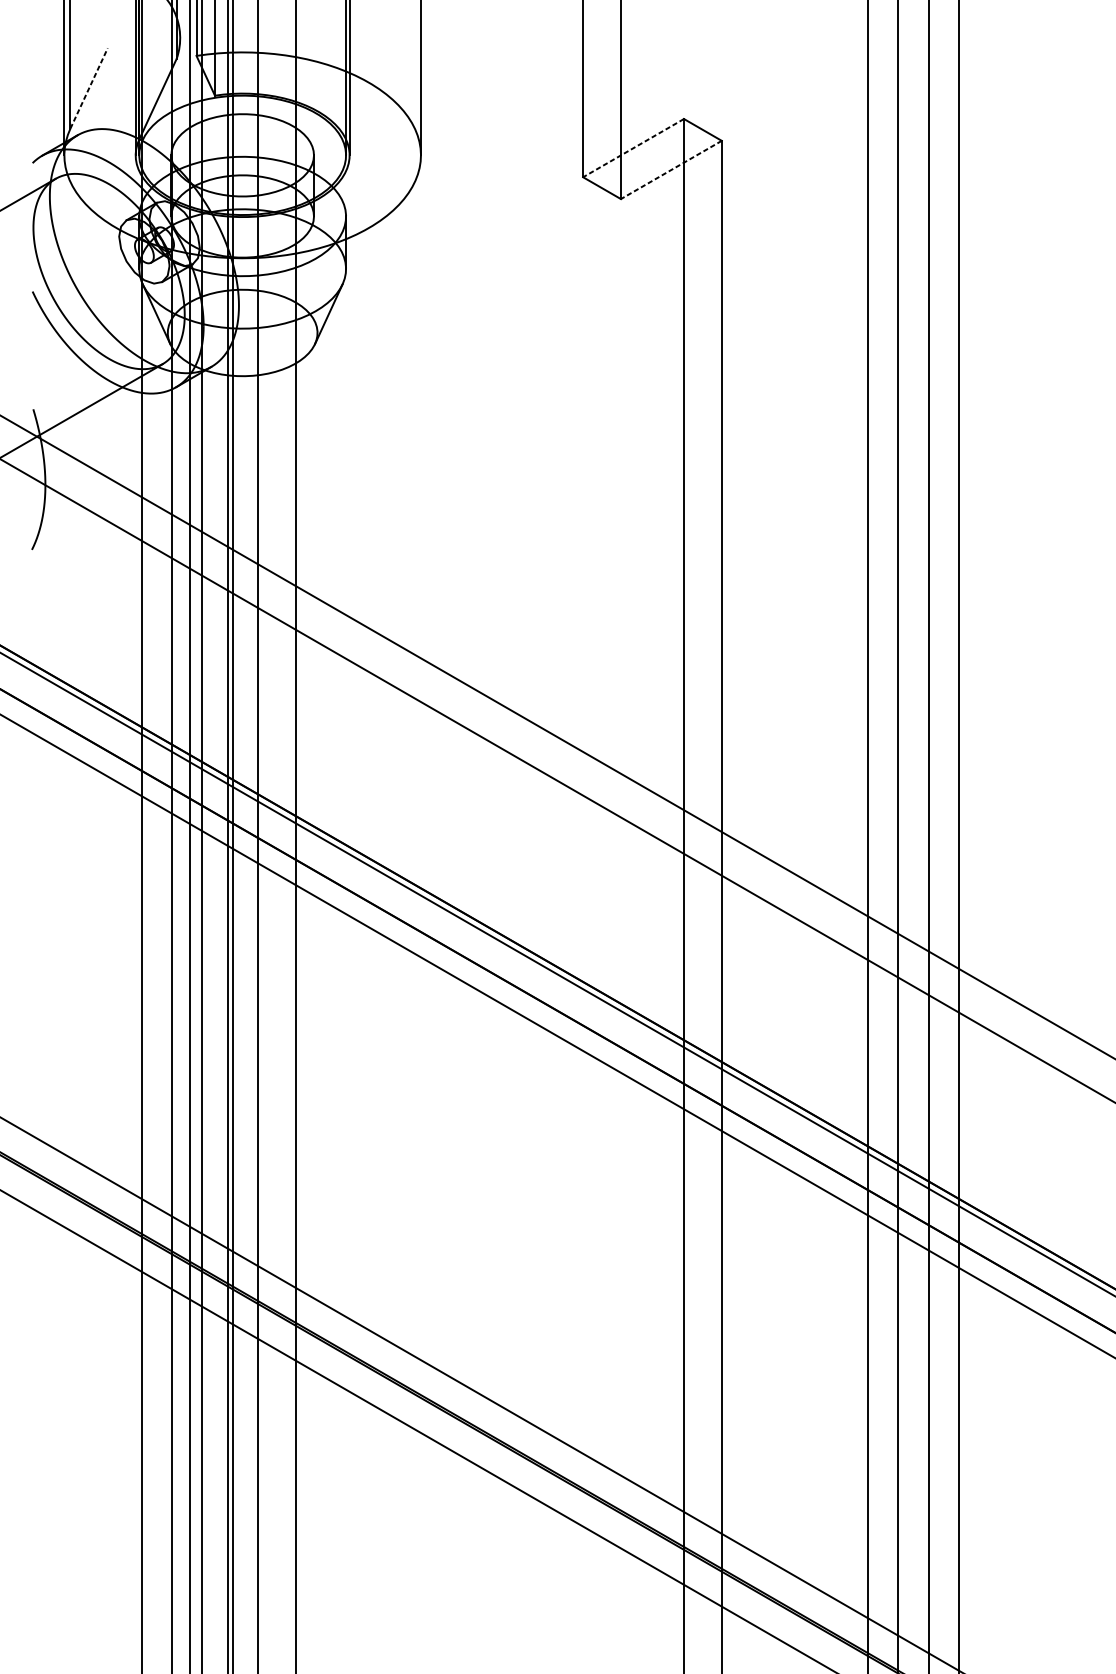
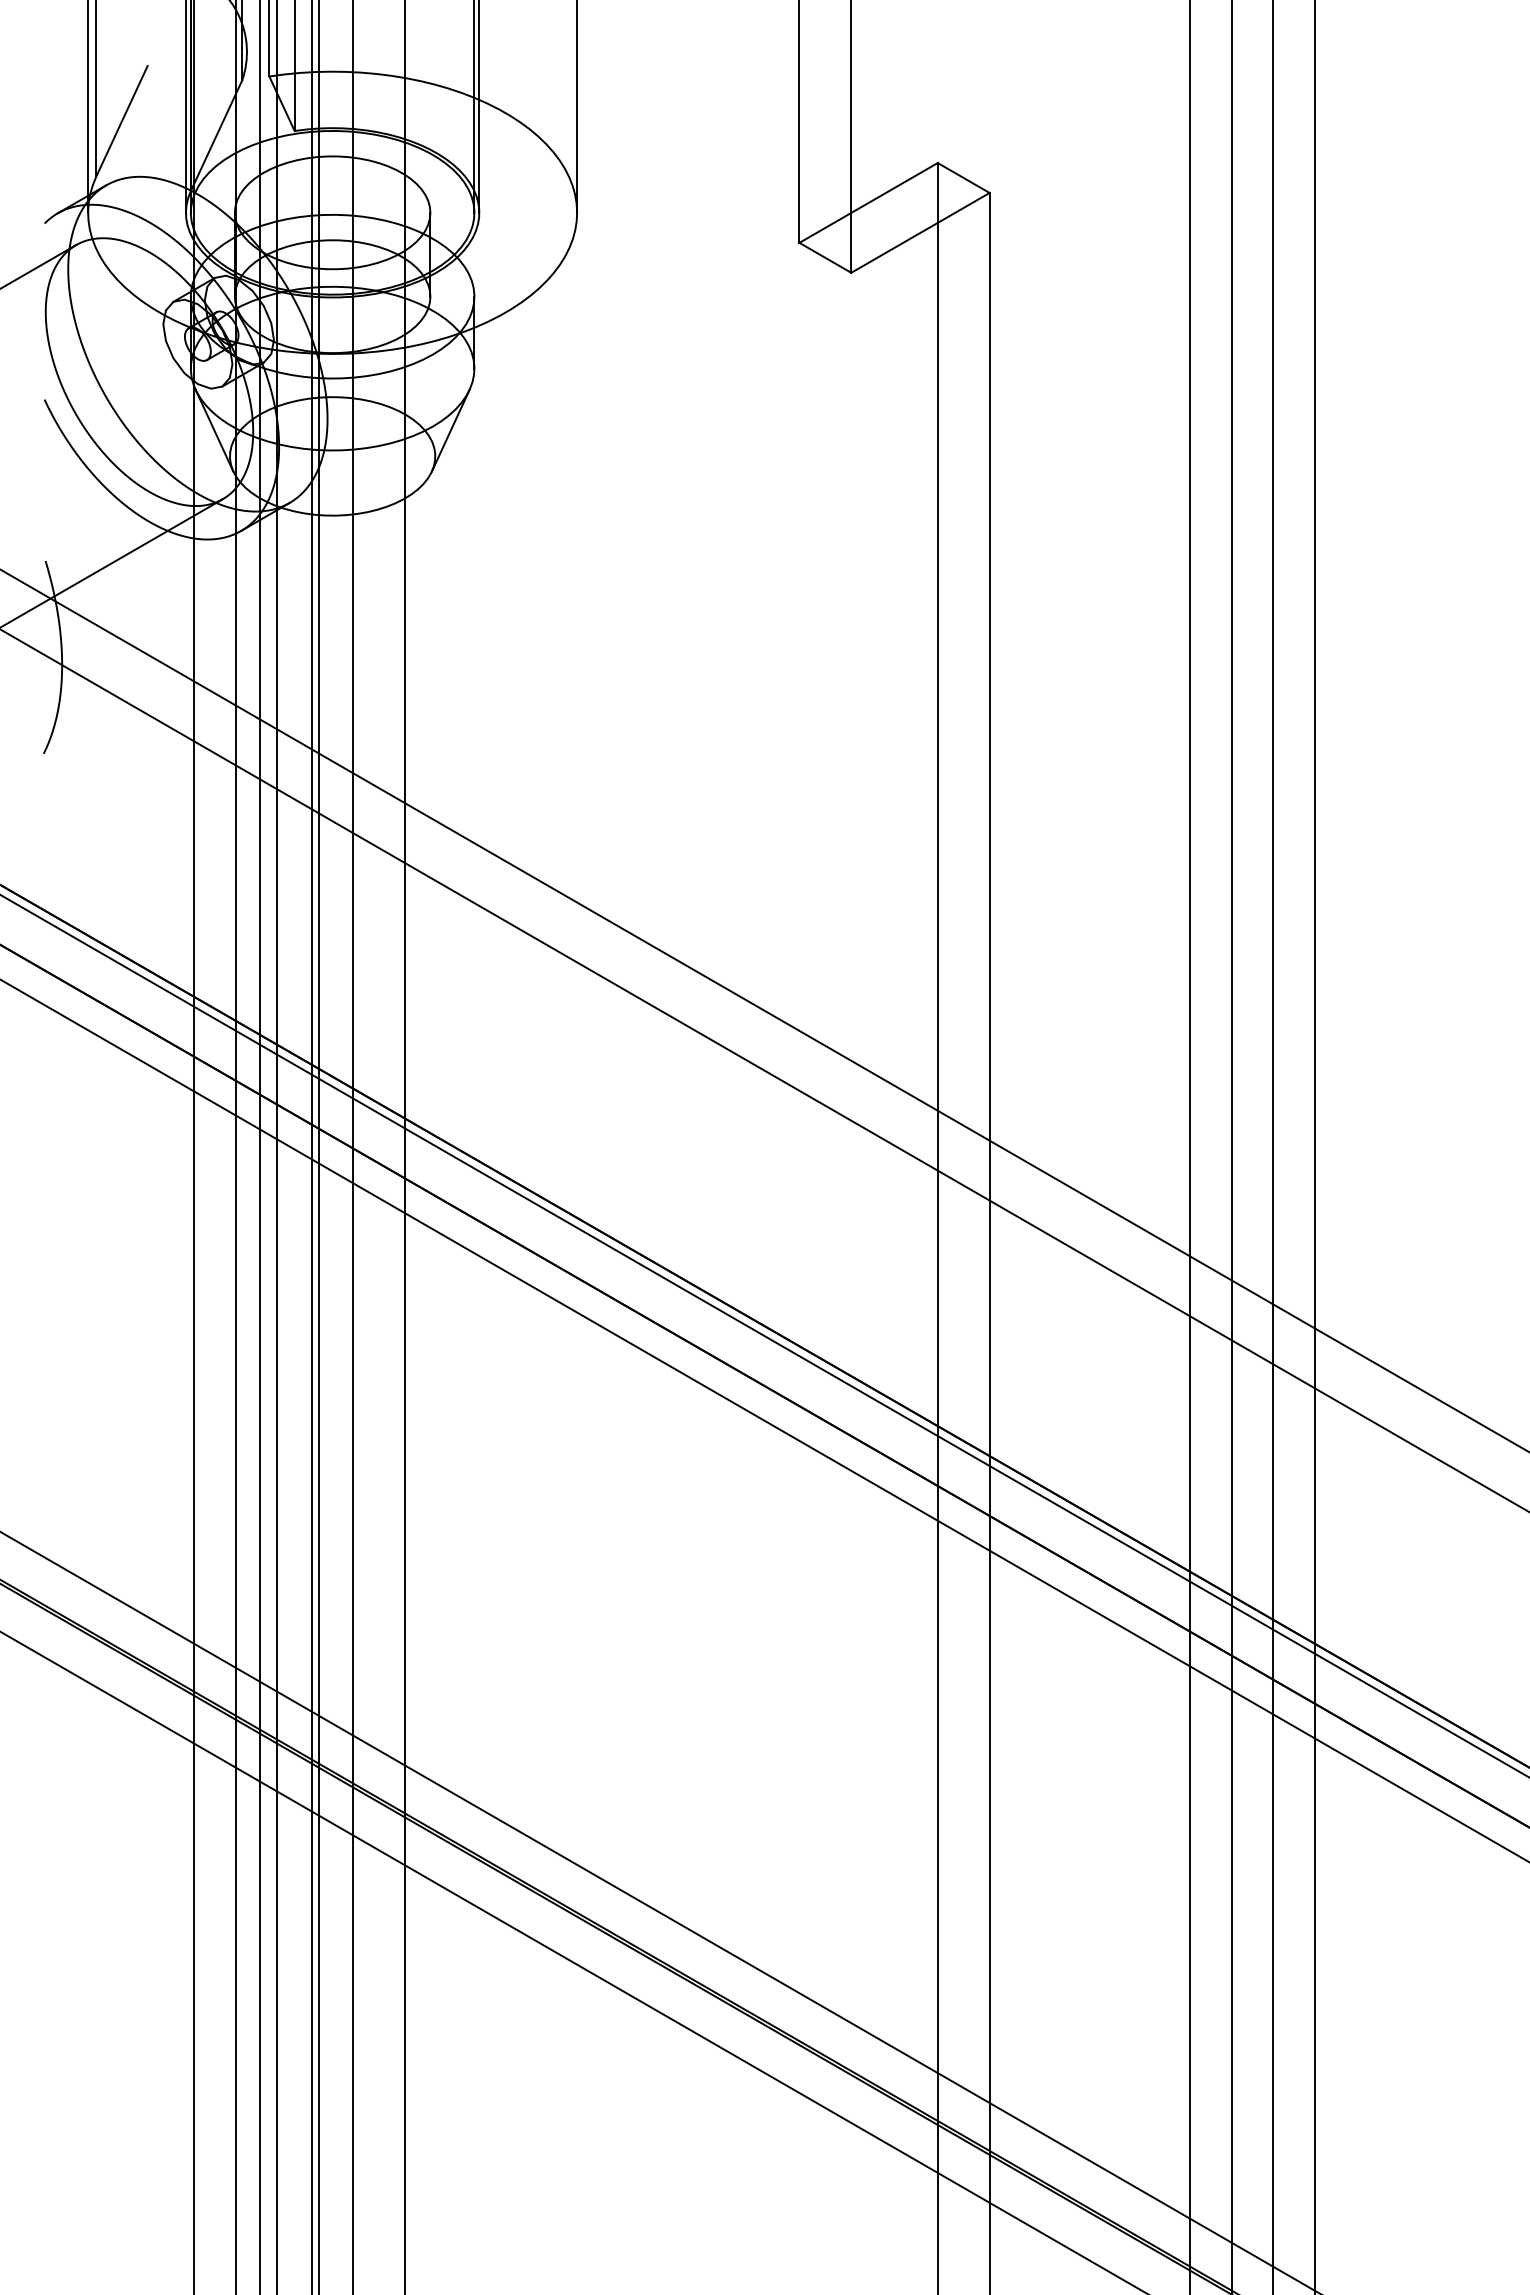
line: (89, 88) -> (122, 121), dashed -> solid
line: (633, 147) -> (868, 202), dashed -> solid
line: (671, 169) -> (920, 232), dashed -> solid

